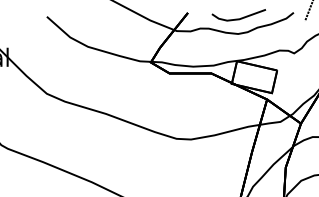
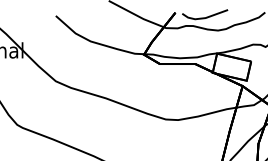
line: (238, 18) -> (204, 17), moved

